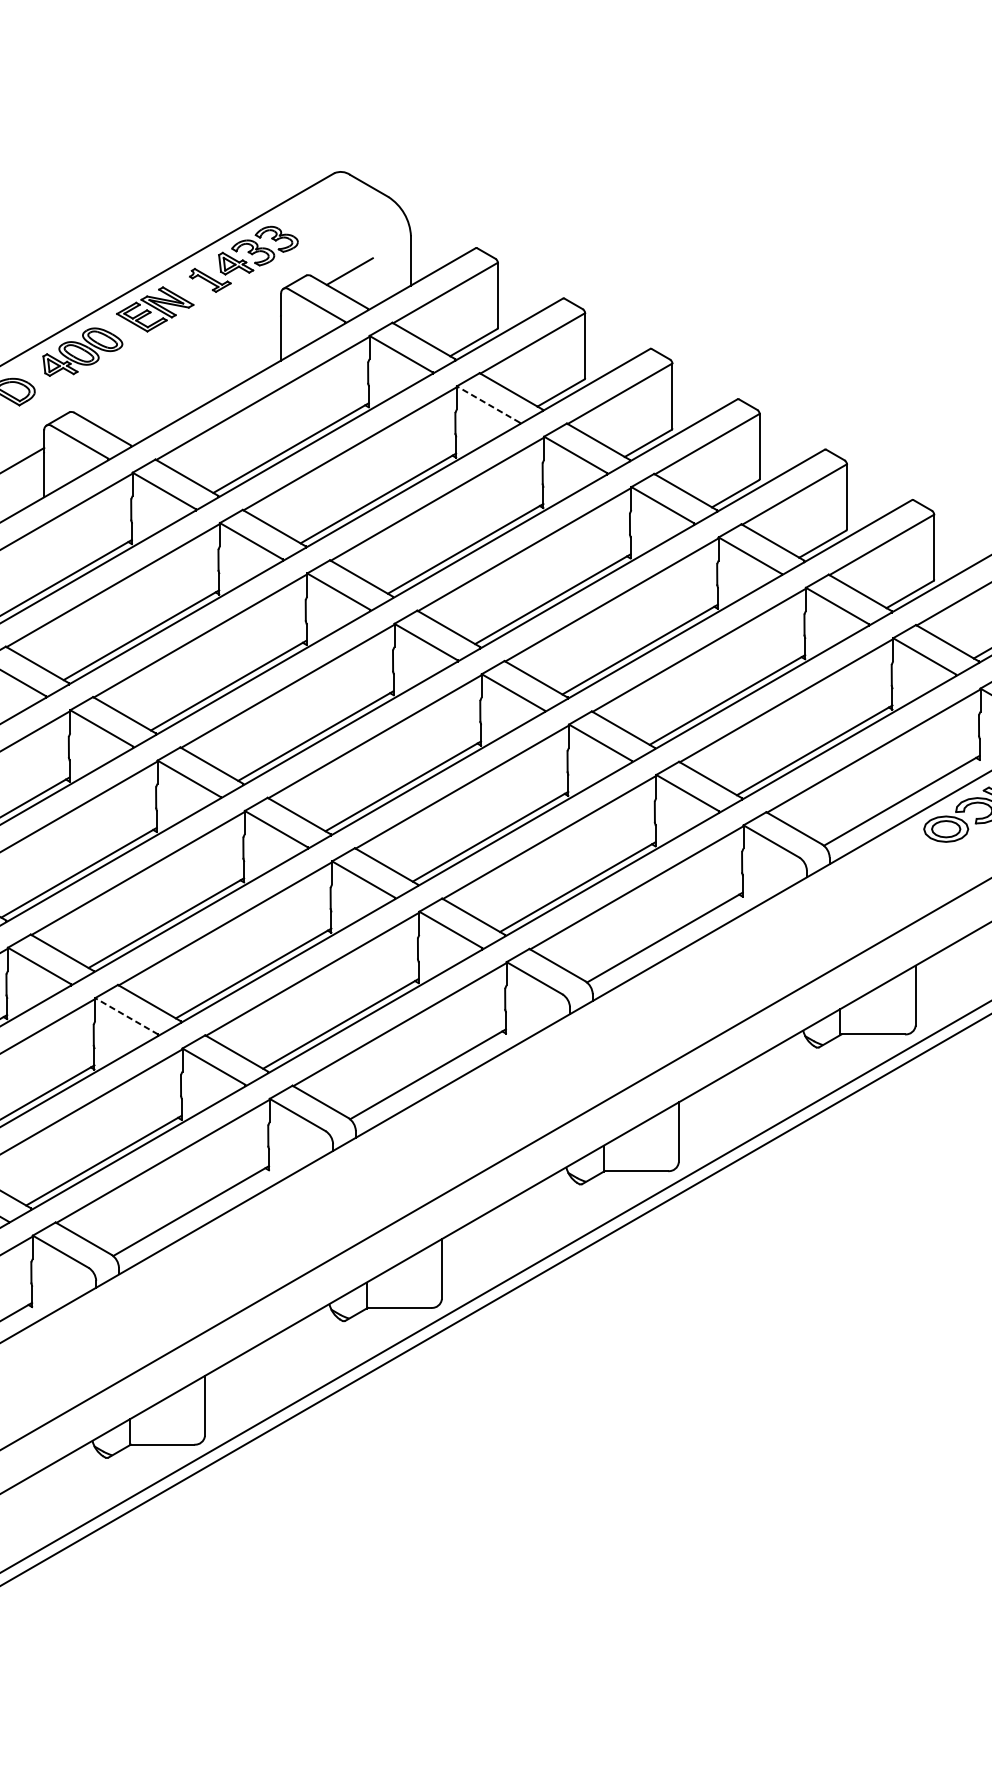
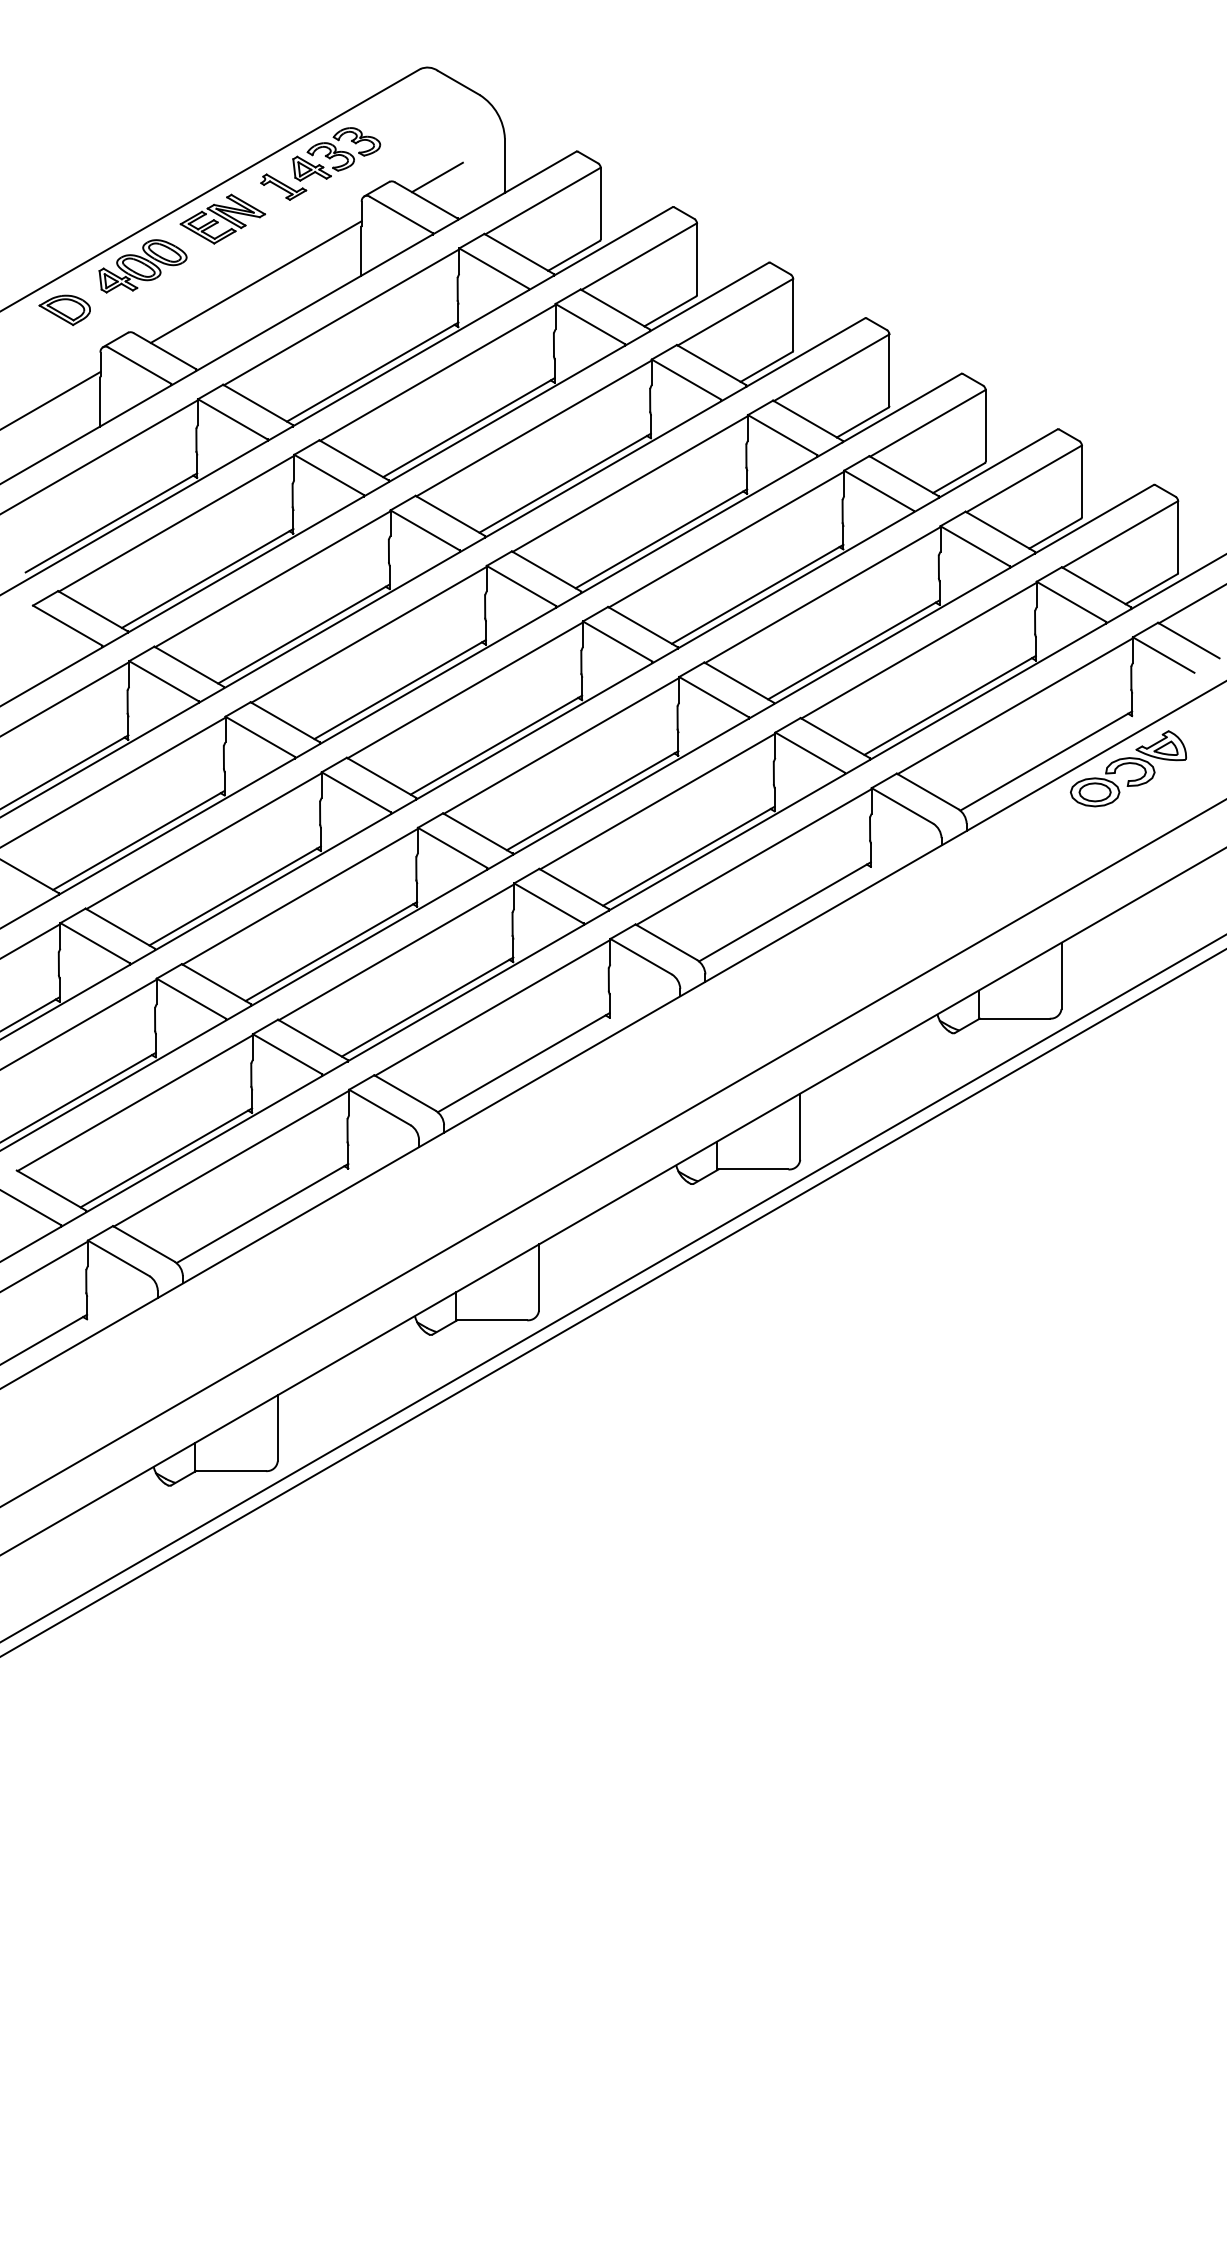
line: (184, 365) -> (255, 281), added
line: (487, 404) -> (589, 323), dashed -> solid
line: (126, 1016) -> (191, 998), dashed -> solid

